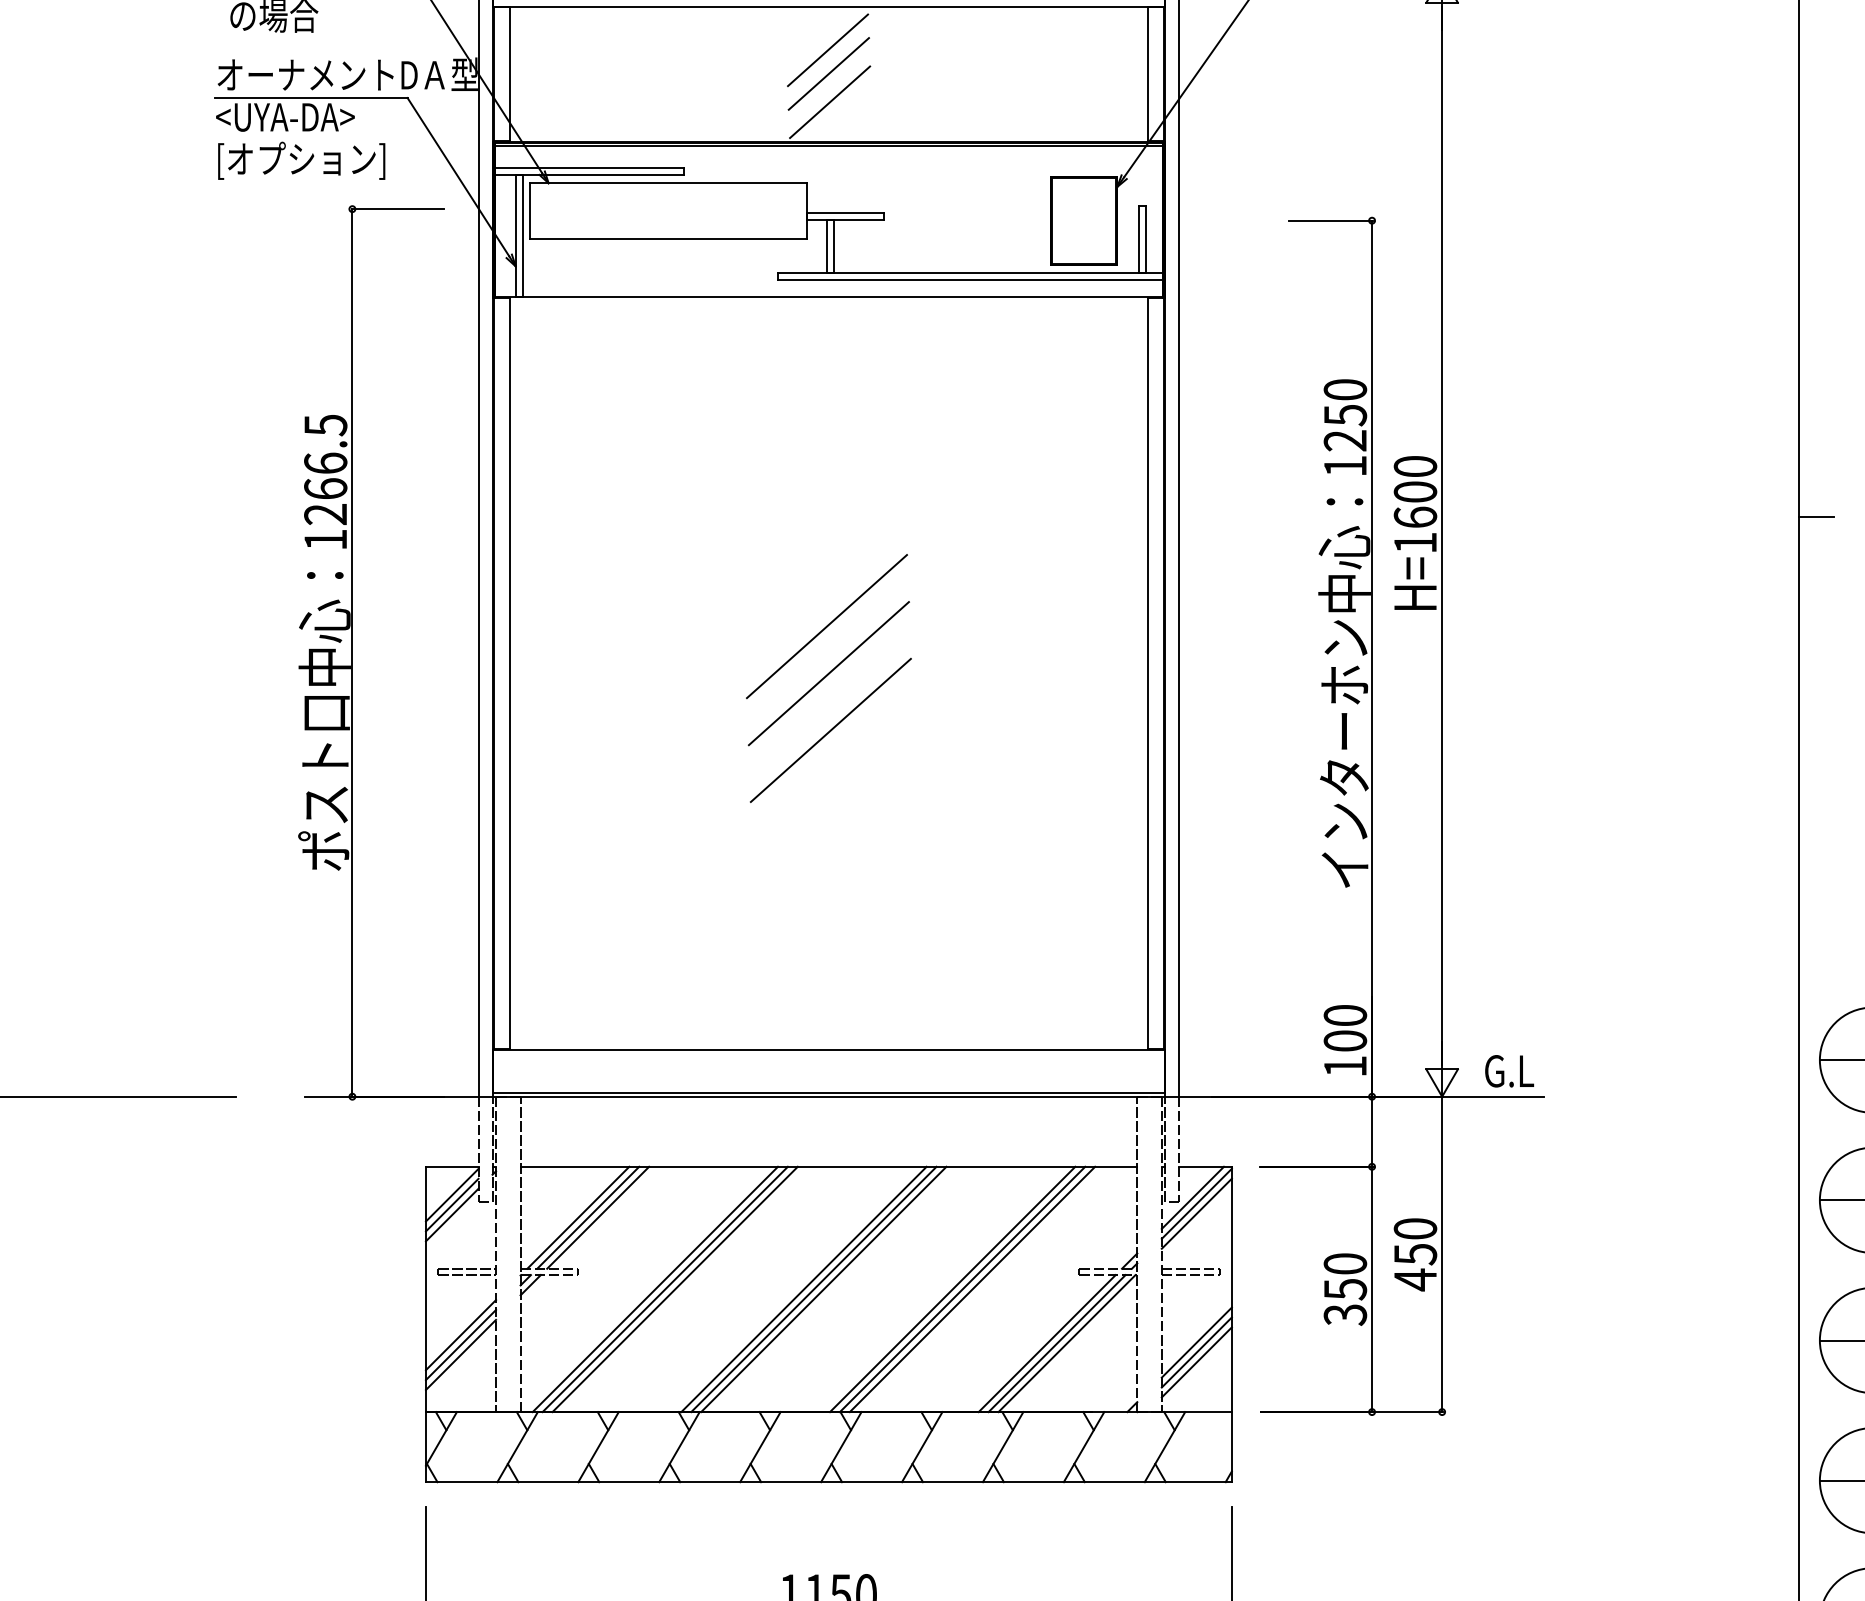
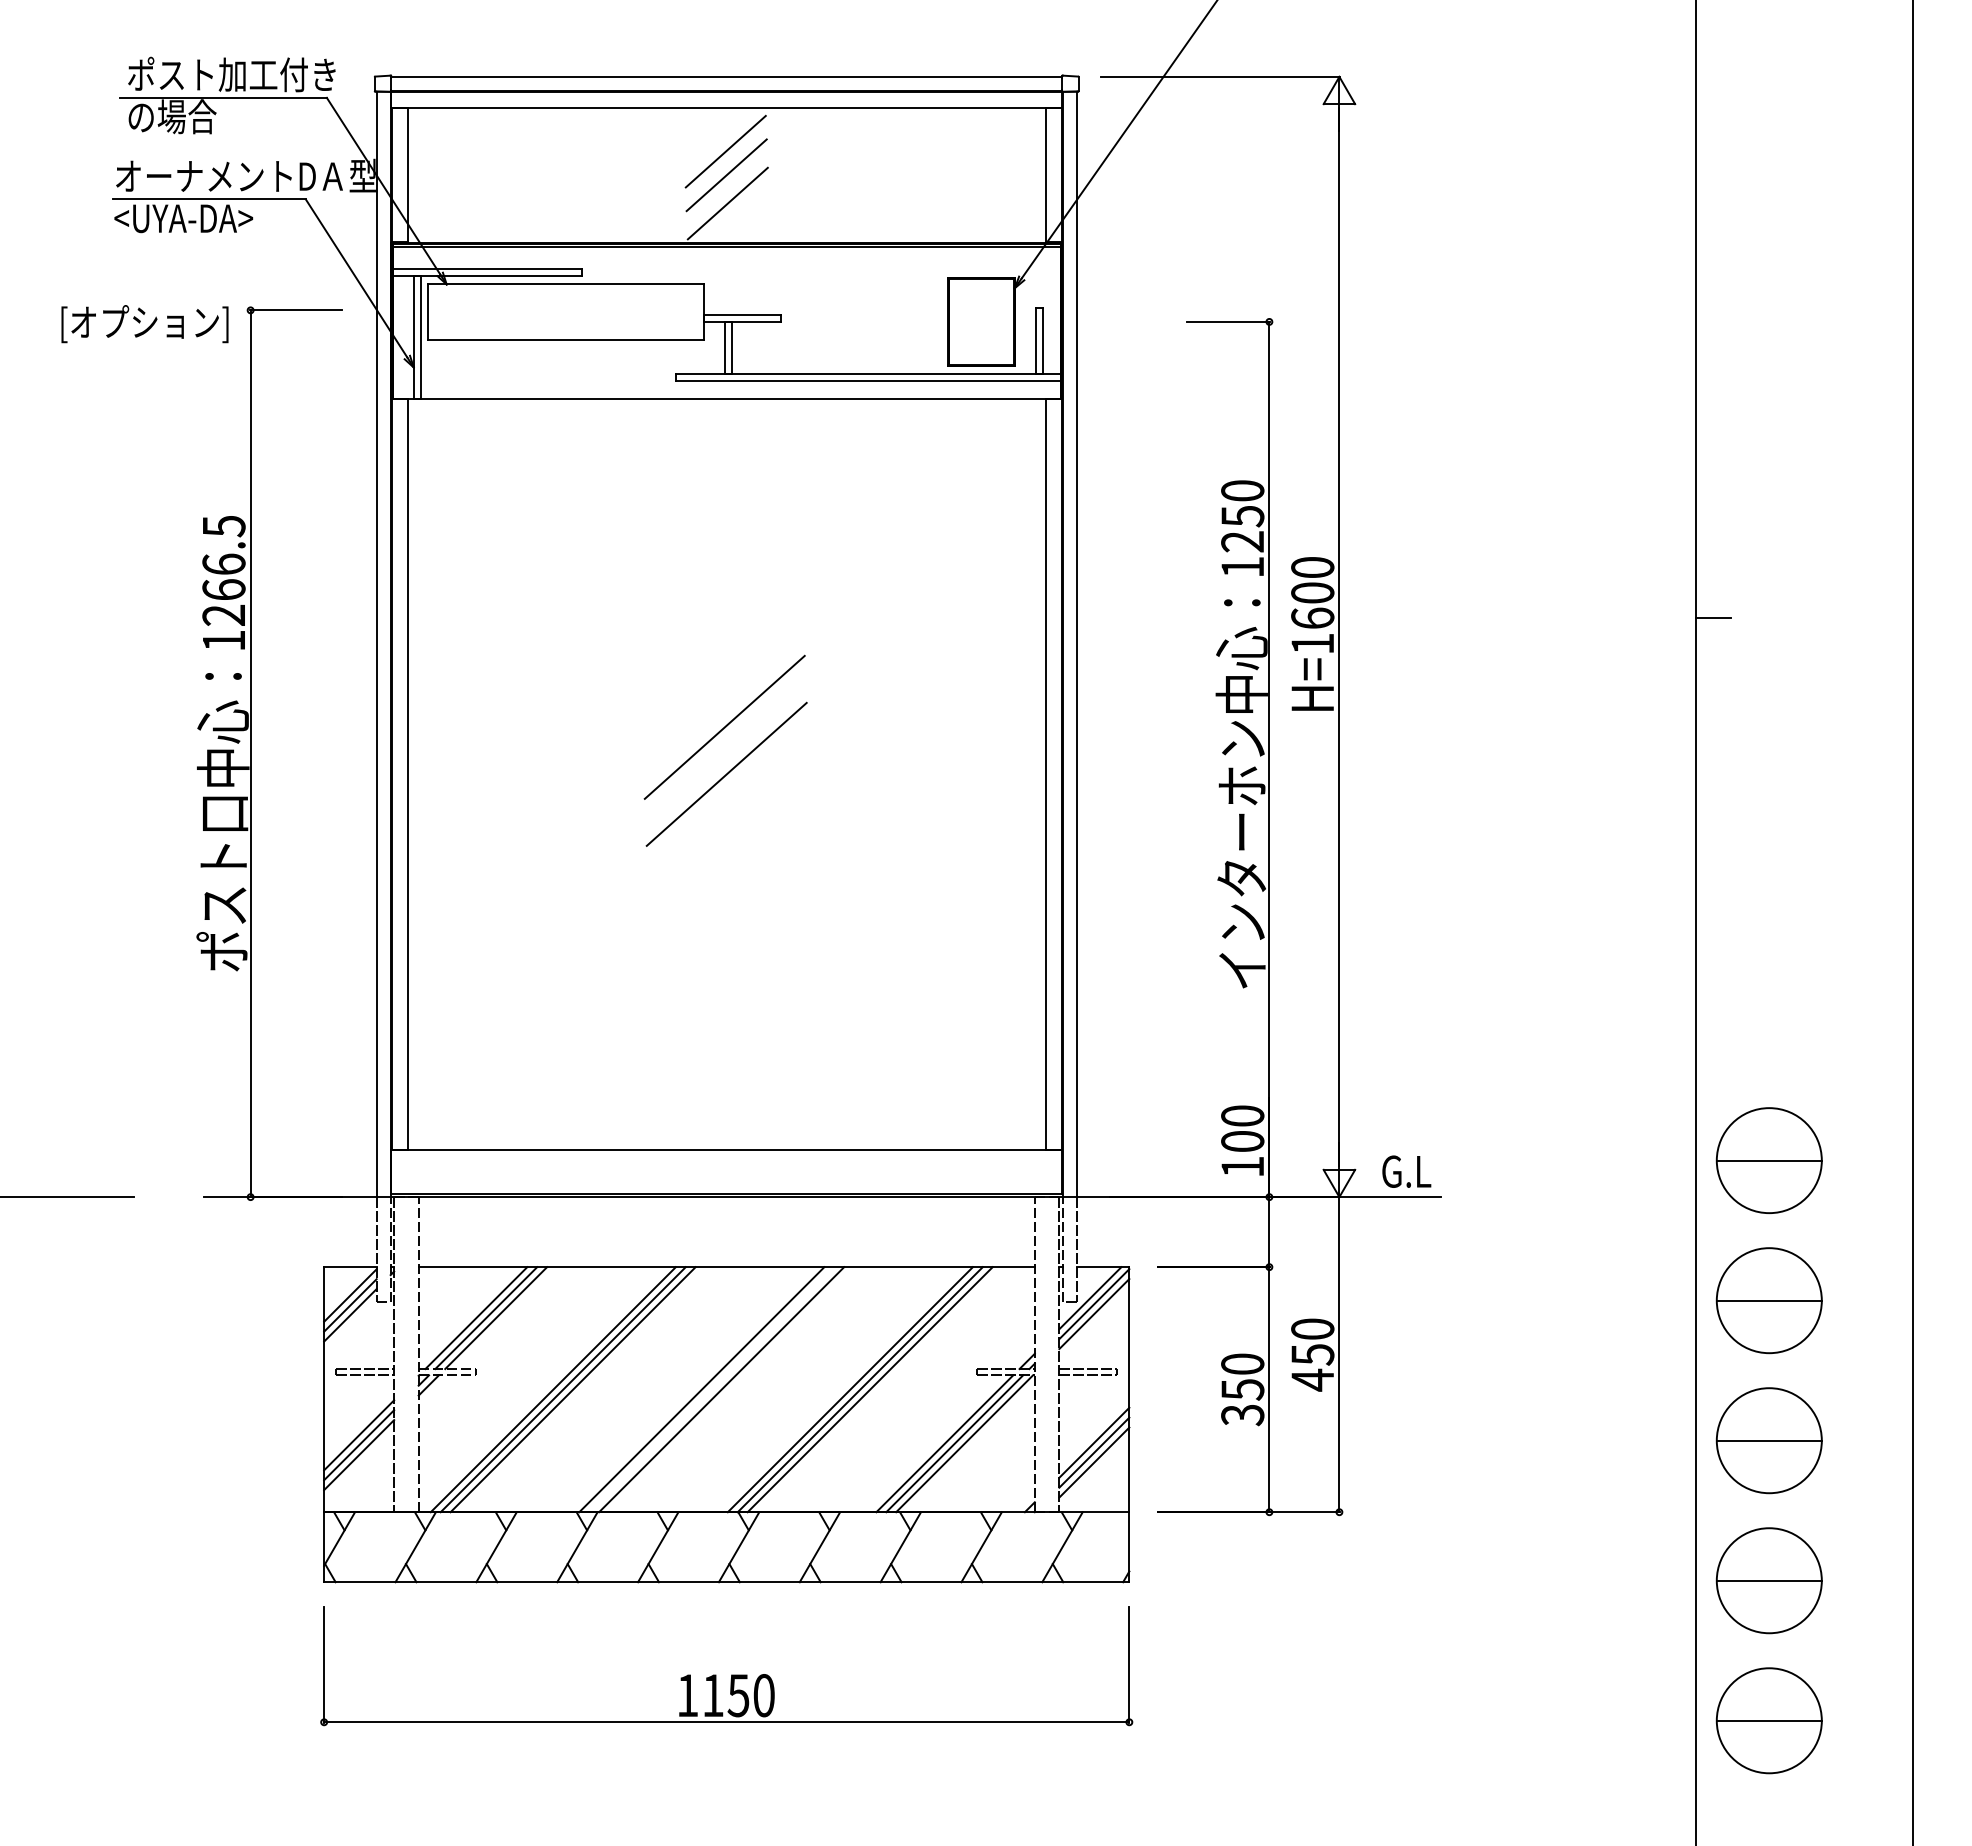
text: (301, 161) -> (144, 324), moved
line: (830, 729) -> (728, 830), removed
line: (813, 1289) -> (711, 1389), removed

